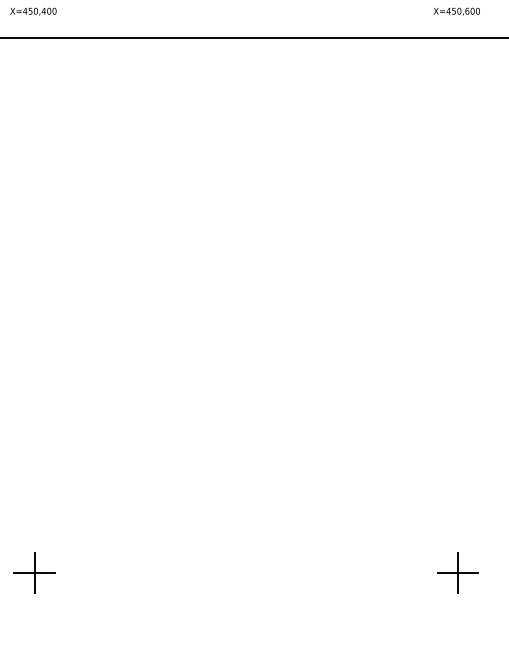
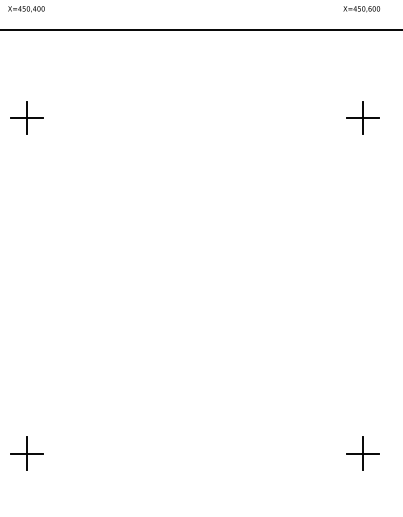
part: (33, 148) -> (26, 117), added
part: (457, 148) -> (362, 117), added

